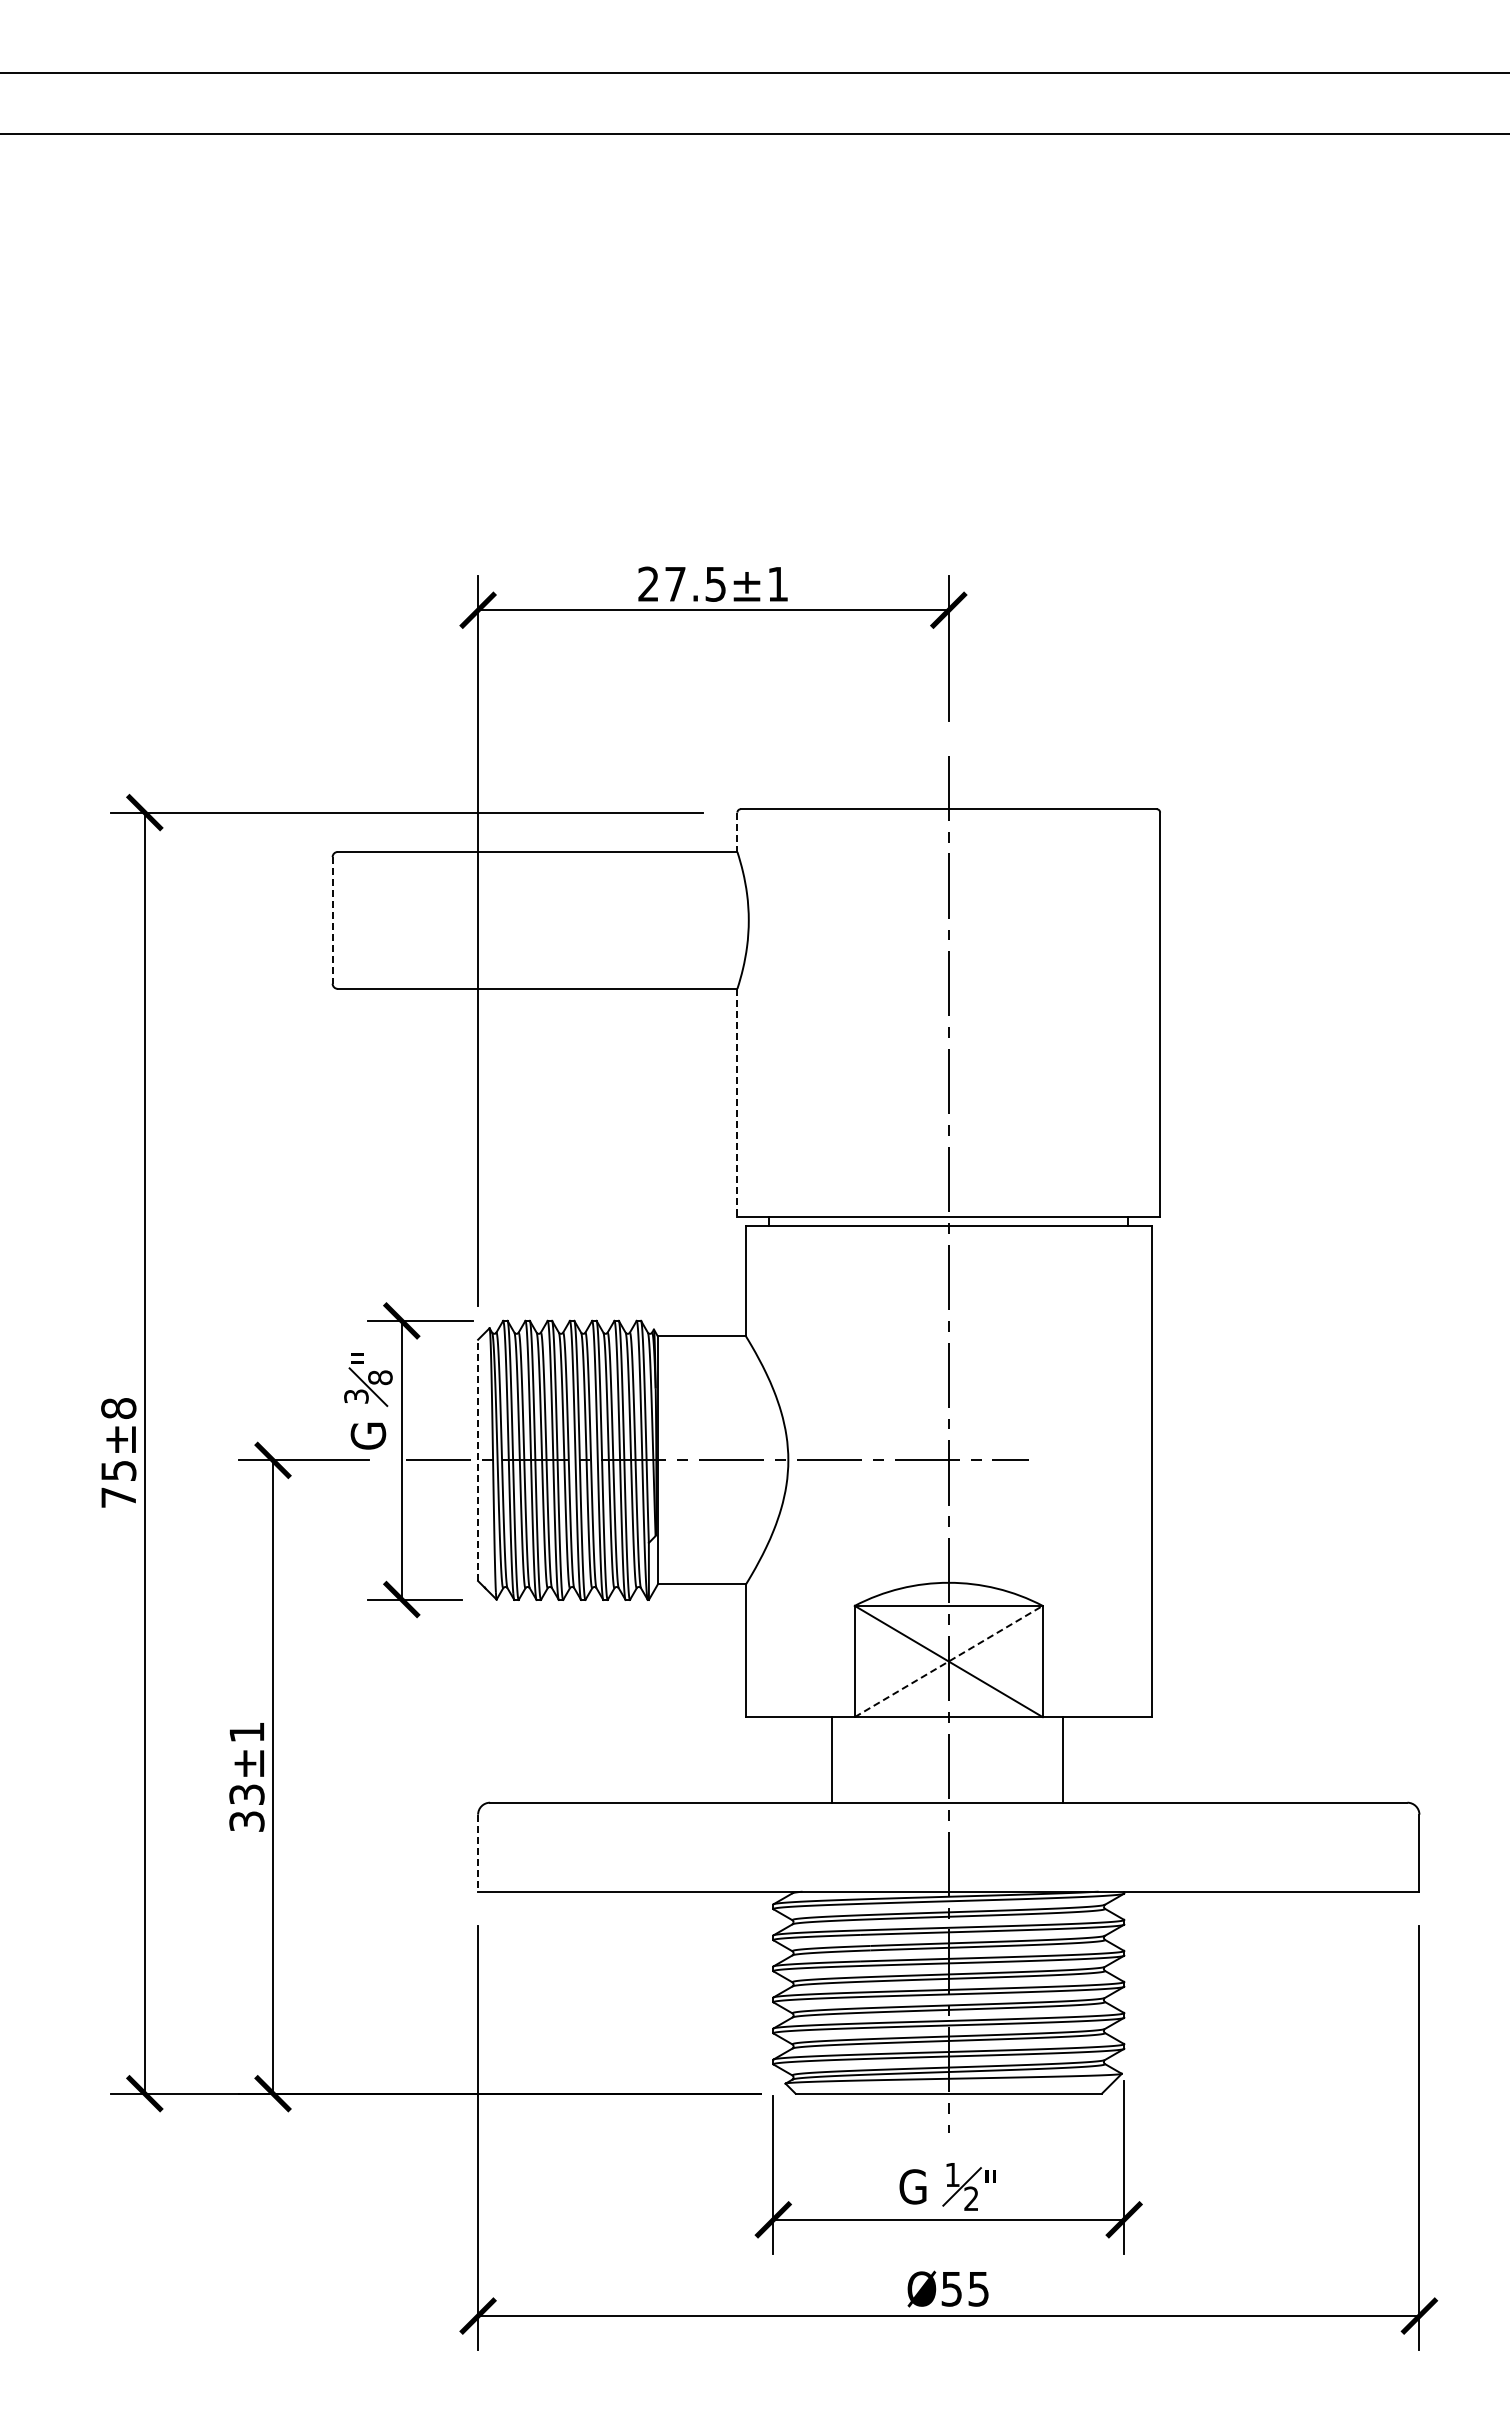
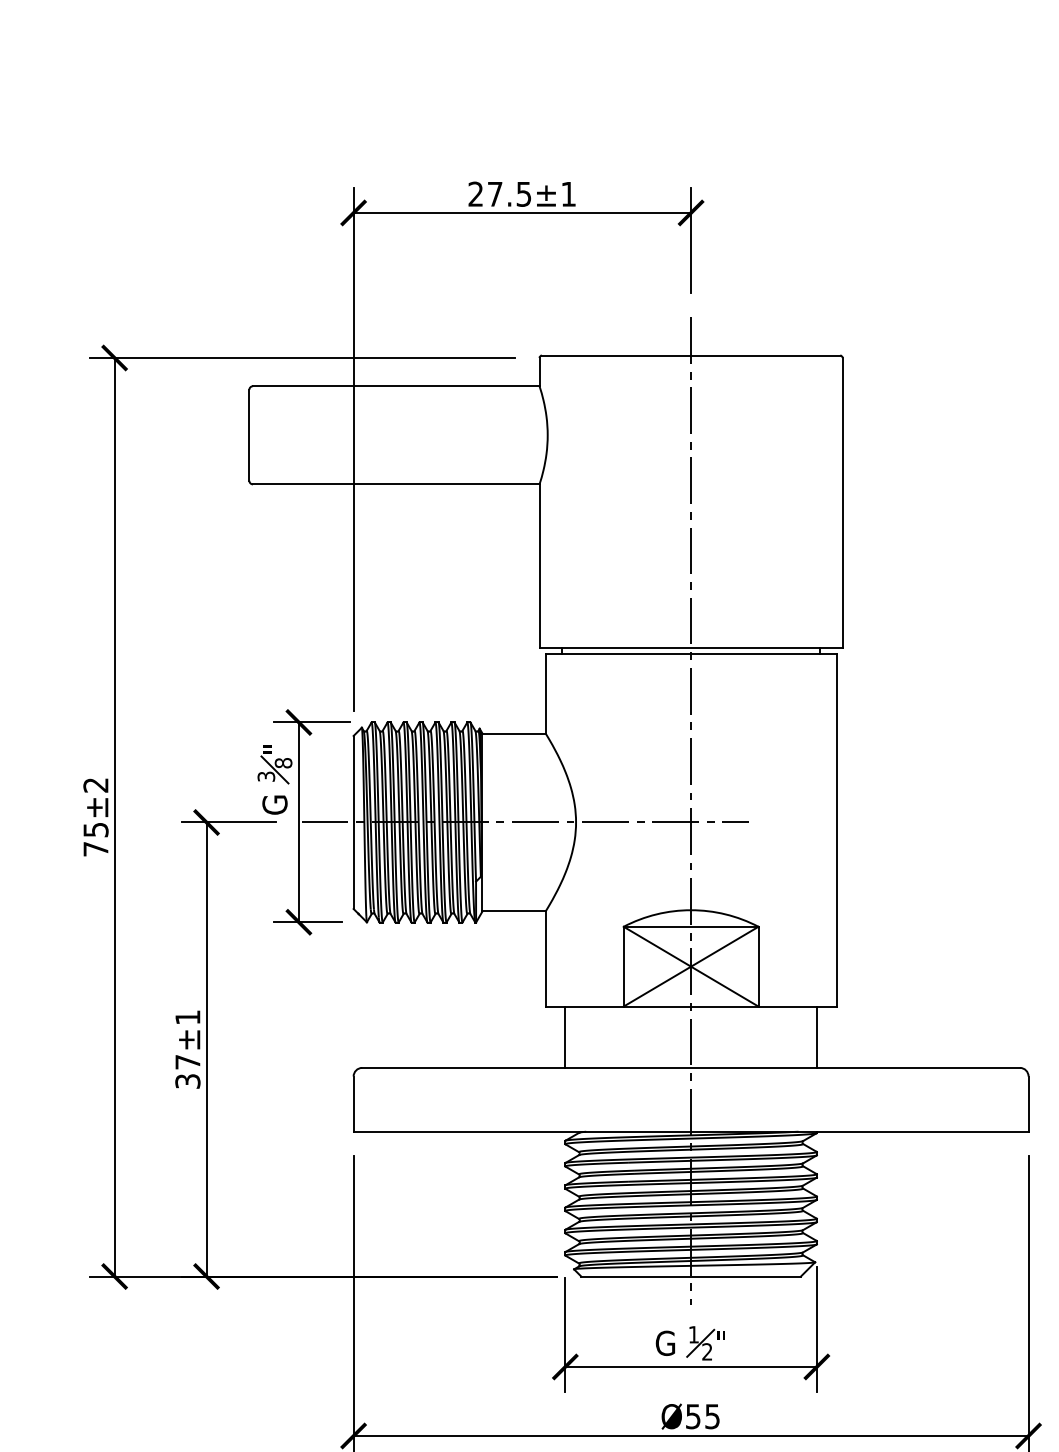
line: (737, 832) -> (539, 372), dashed -> solid
line: (332, 920) -> (249, 435), dashed -> solid
line: (737, 1102) -> (539, 565), dashed -> solid
text: (118, 1408) -> (95, 785), 75±8 -> 75±2
line: (478, 1460) -> (353, 822), dashed -> solid
line: (949, 1661) -> (691, 966), dashed -> solid
line: (832, 1759) -> (565, 1036), moved
line: (1063, 1759) -> (817, 1036), moved
text: (246, 1794) -> (187, 1062), 33±1 -> 37±1
line: (478, 1853) -> (353, 1104), dashed -> solid

